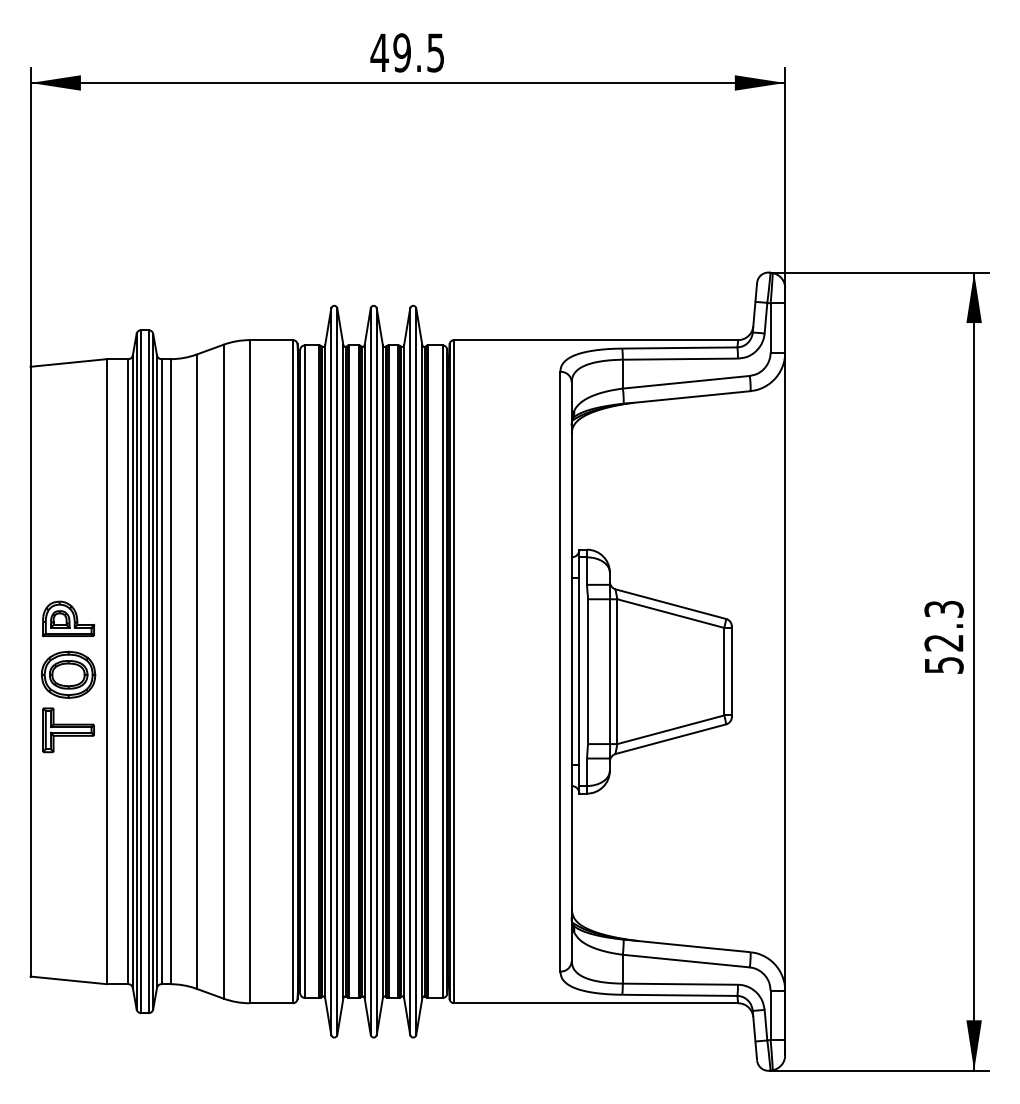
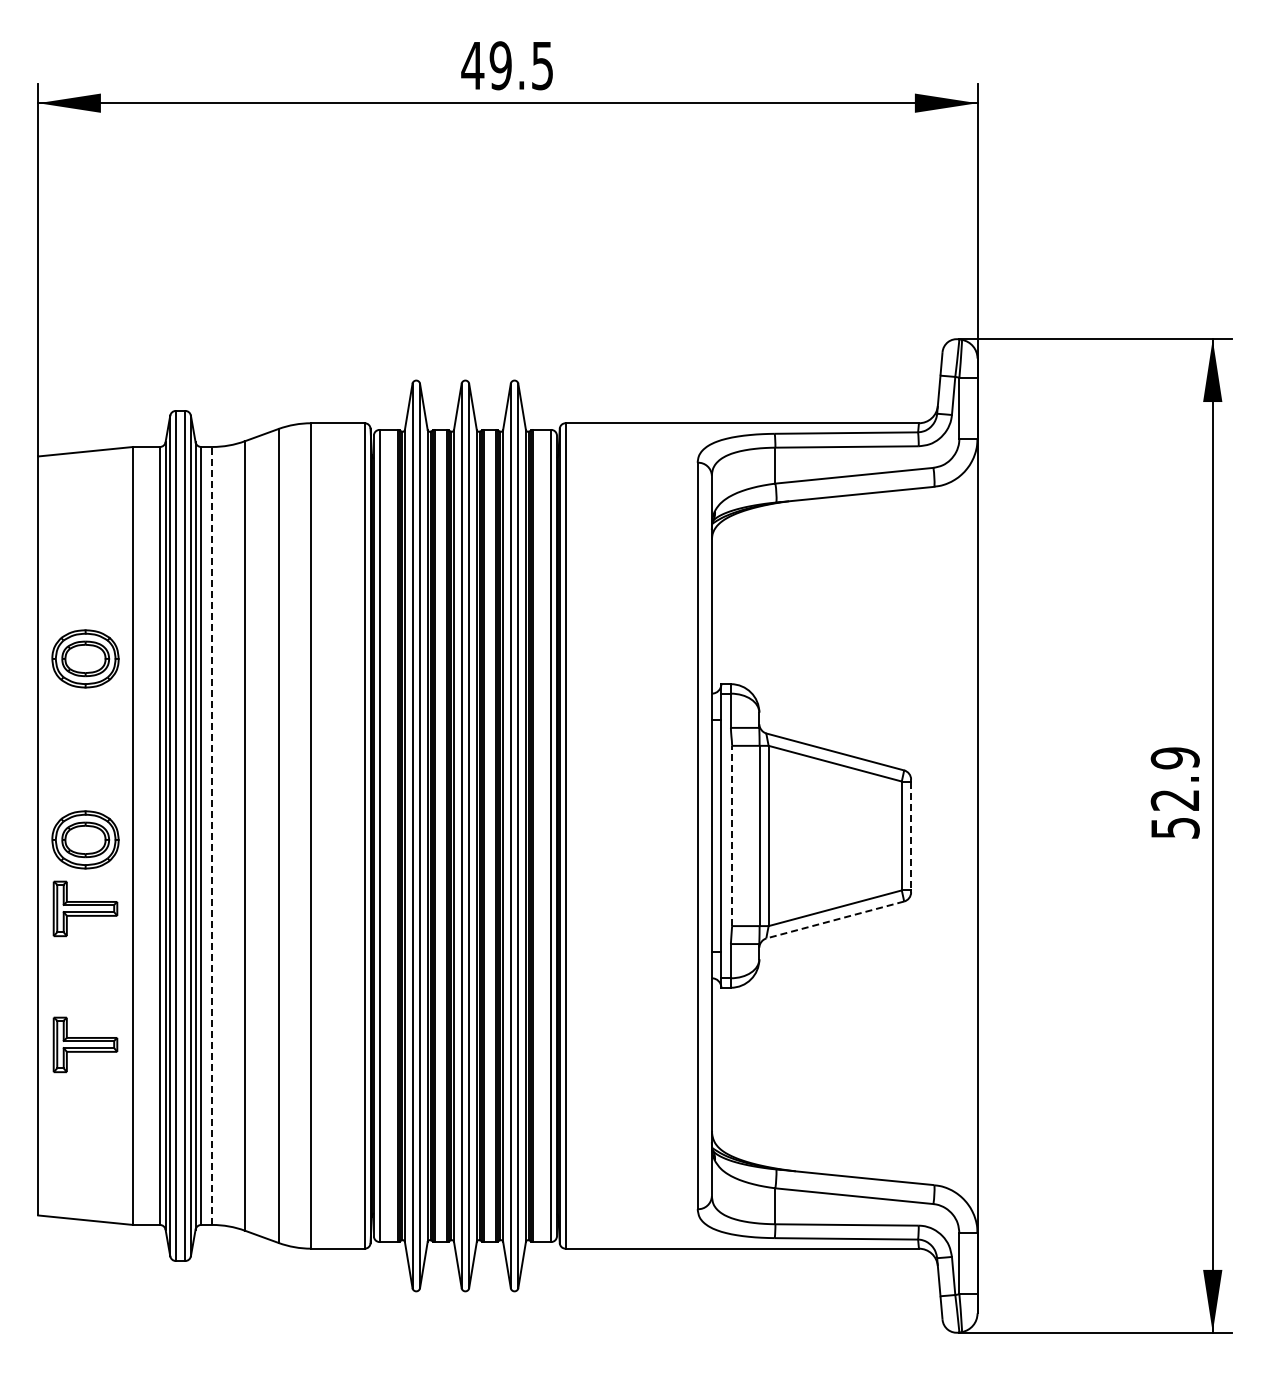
part: (68, 529) -> (85, 658), added
text: (943, 609) -> (1174, 758), 52.3 -> 52.9
part: (68, 618) -> (85, 769), removed
line: (170, 671) -> (212, 835), solid -> dashed
line: (588, 671) -> (732, 835), solid -> dashed
line: (732, 672) -> (911, 836), solid -> dashed
line: (670, 739) -> (834, 920), solid -> dashed
part: (68, 839) -> (85, 1044), added

